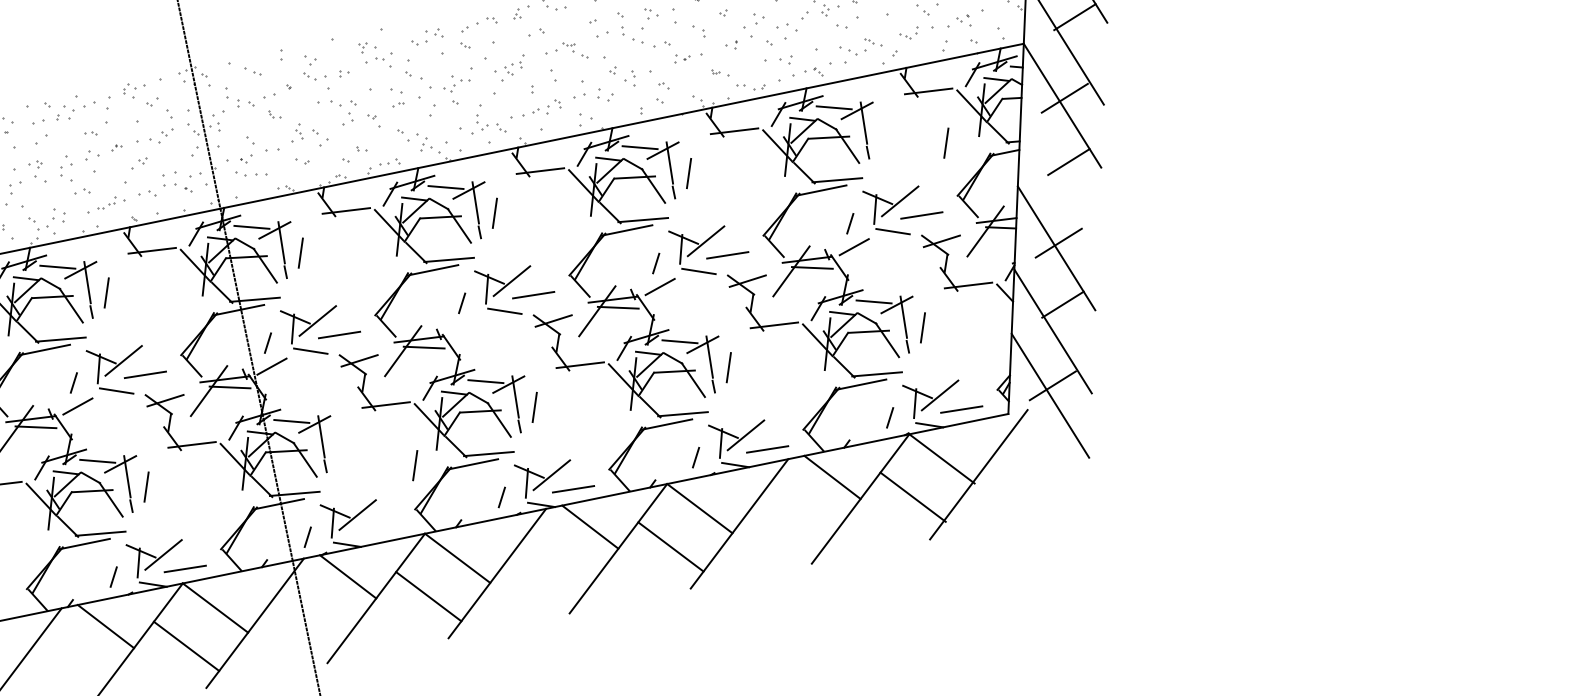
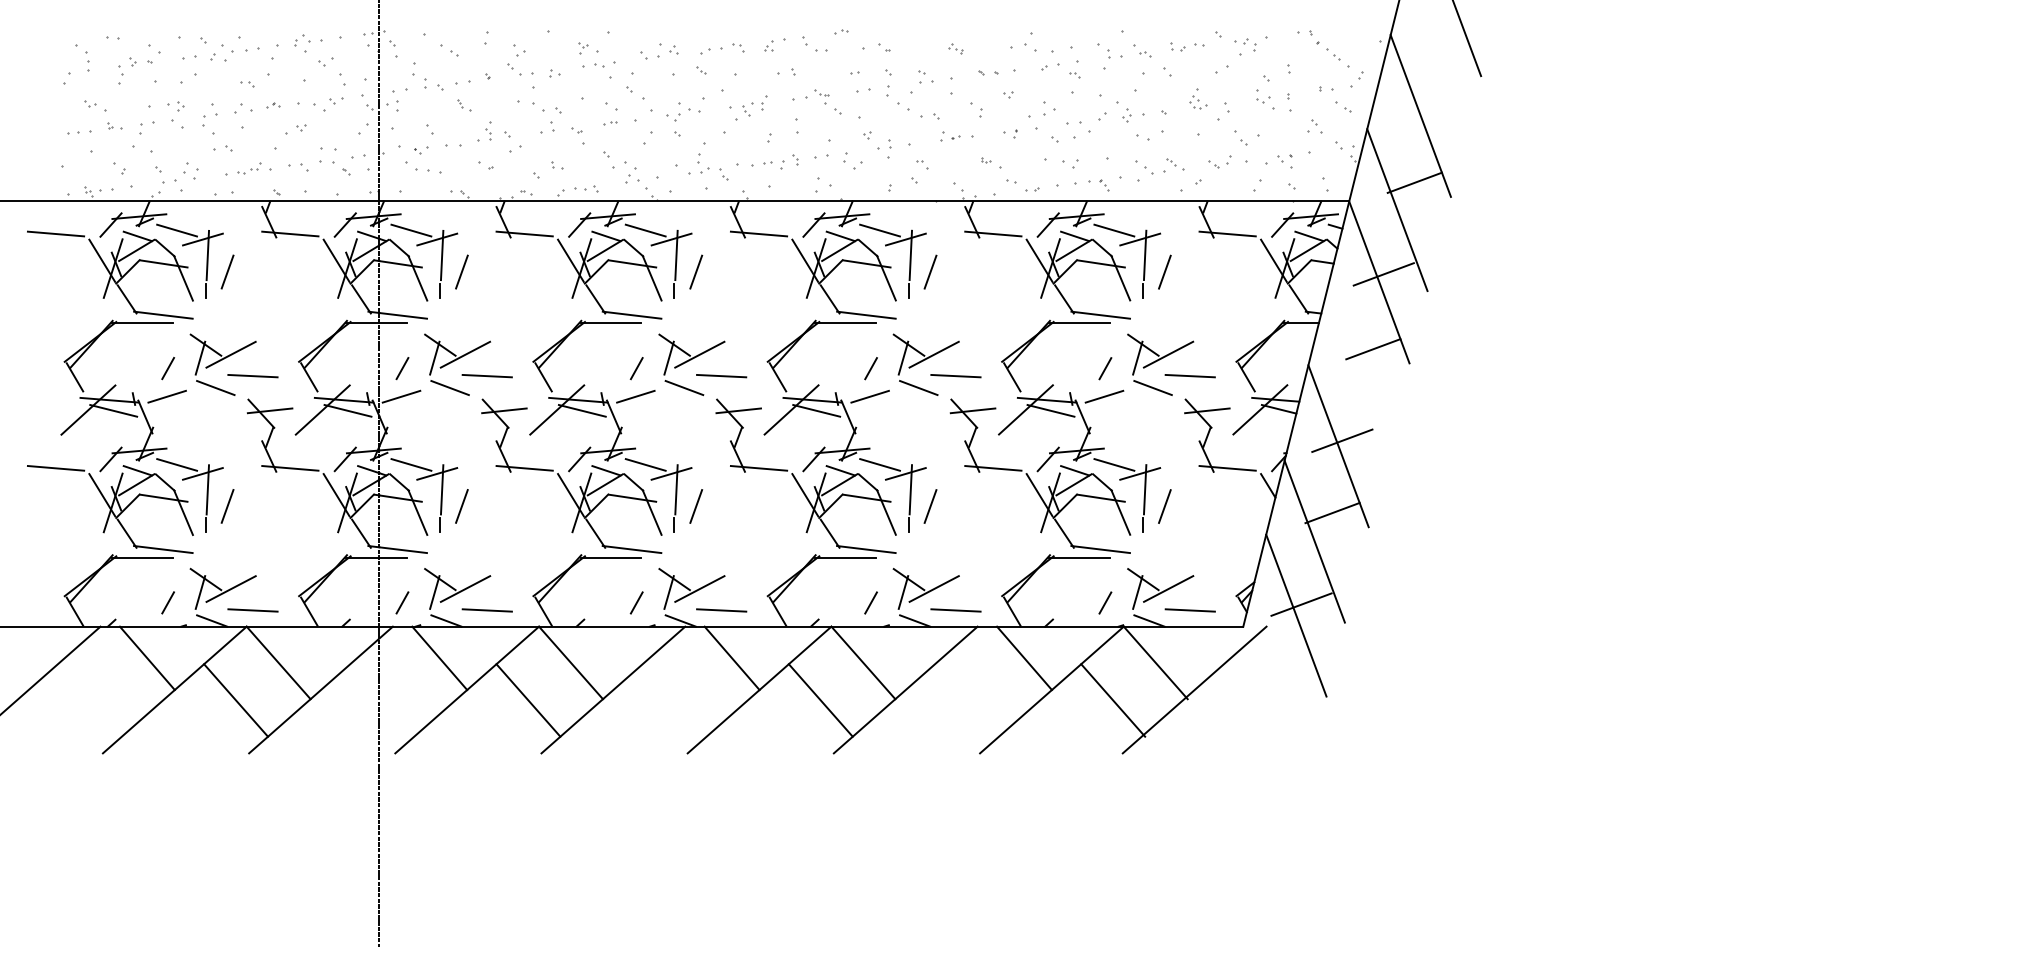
line: (945, 142) -> (1164, 271), moved
line: (465, 326) -> (635, 396), added
line: (414, 465) -> (461, 506), moved
line: (378, 529) -> (486, 610), added

